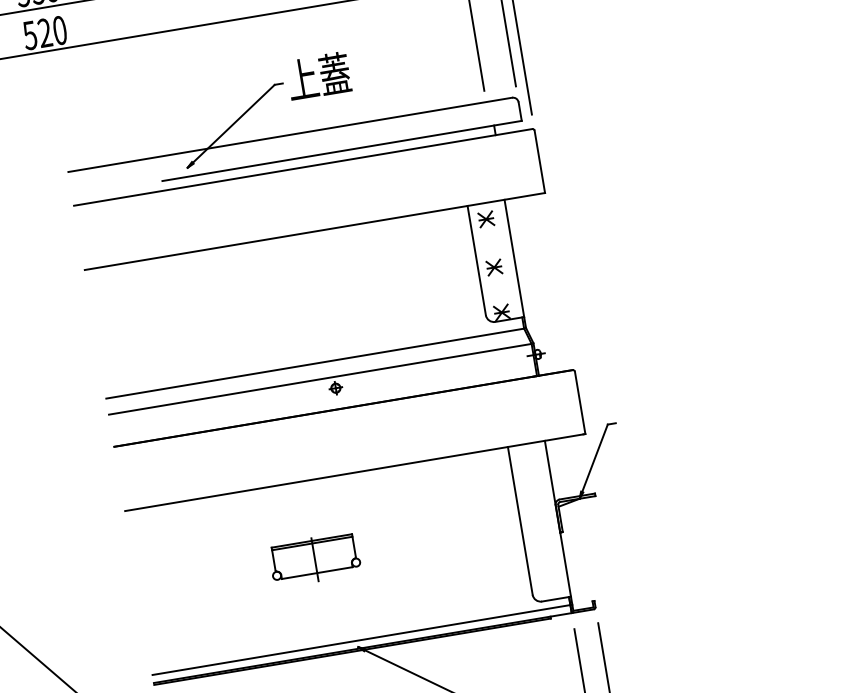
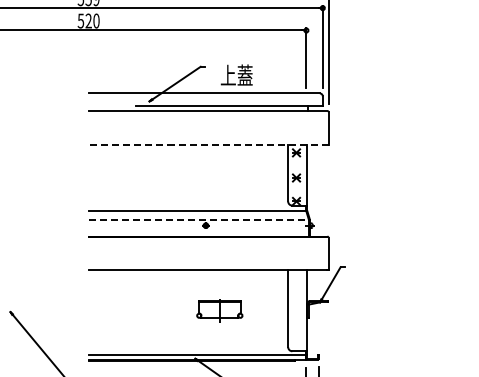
text: (318, 75) -> (236, 74), moved
line: (314, 231) -> (208, 144), solid -> dashed
line: (321, 378) -> (199, 219), solid -> dashed
part: (314, 559) -> (219, 310), moved

